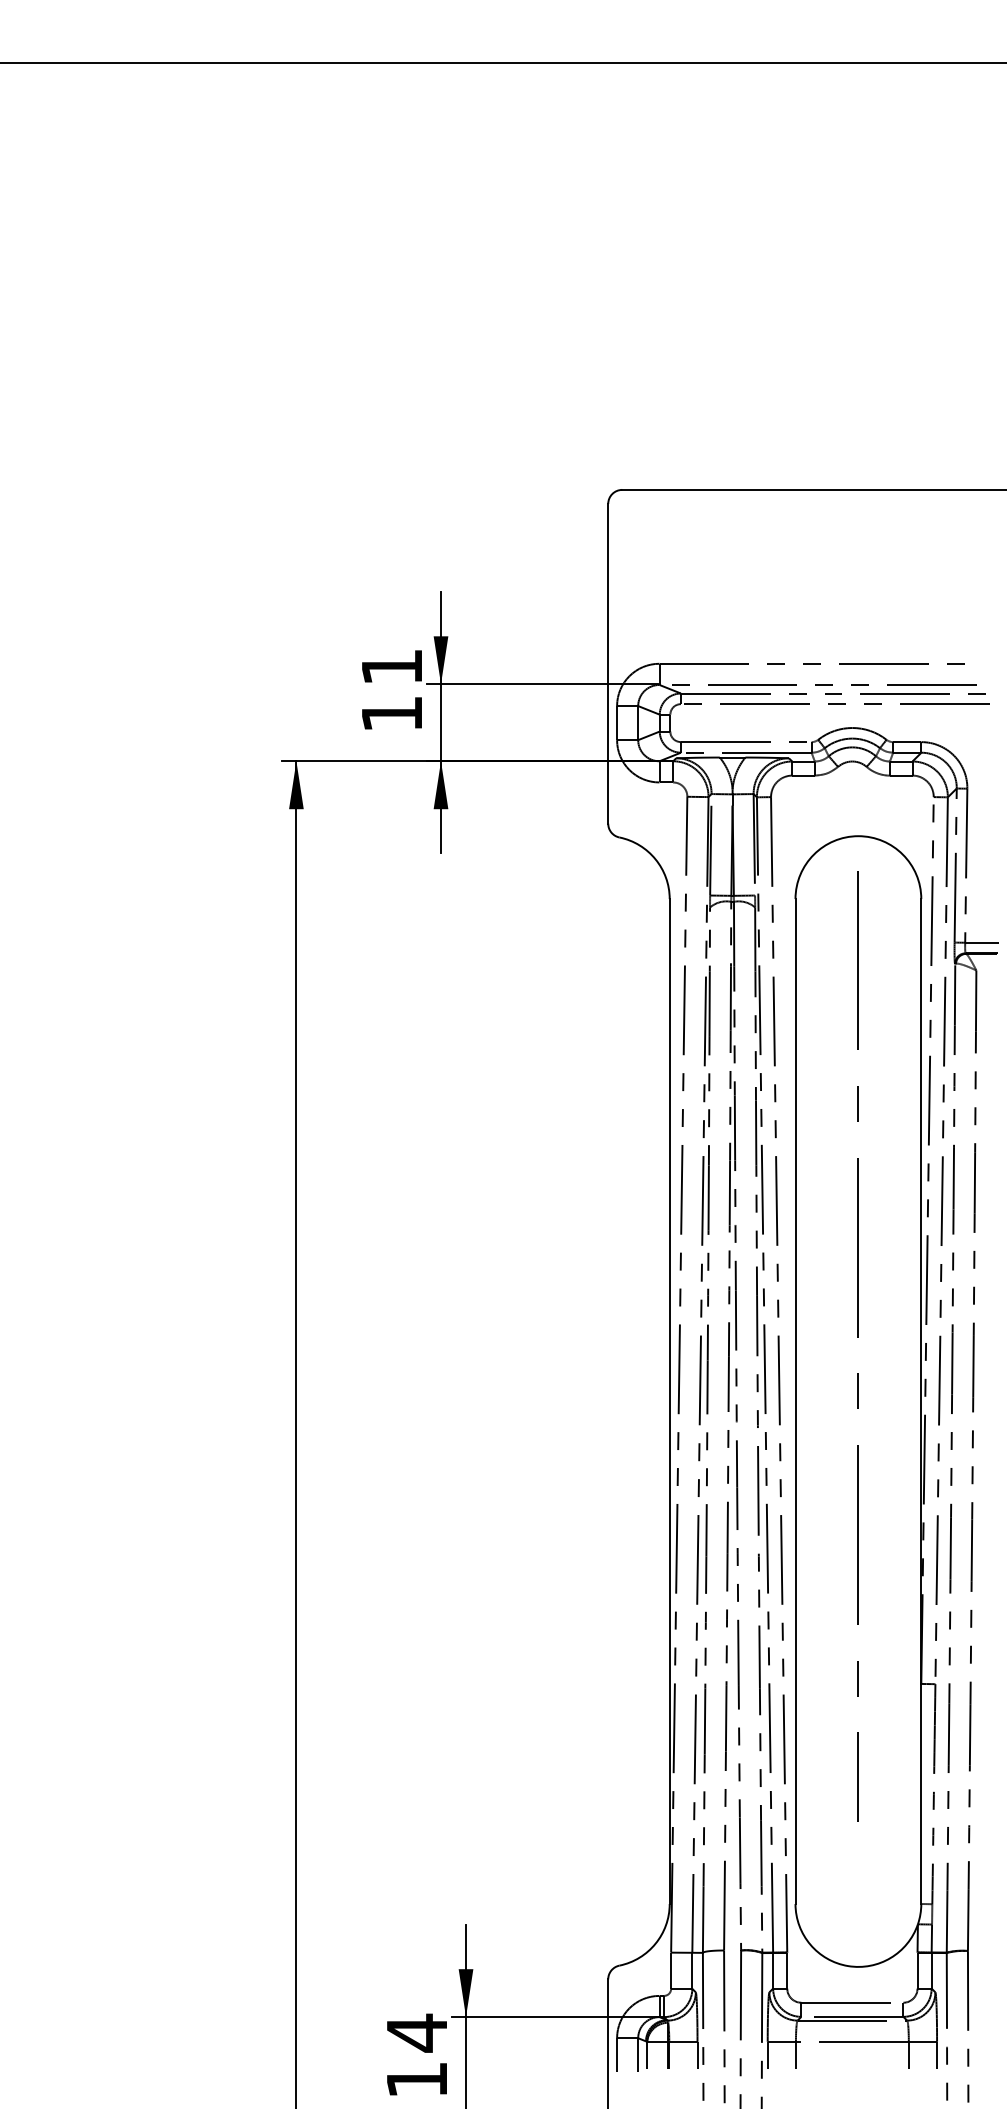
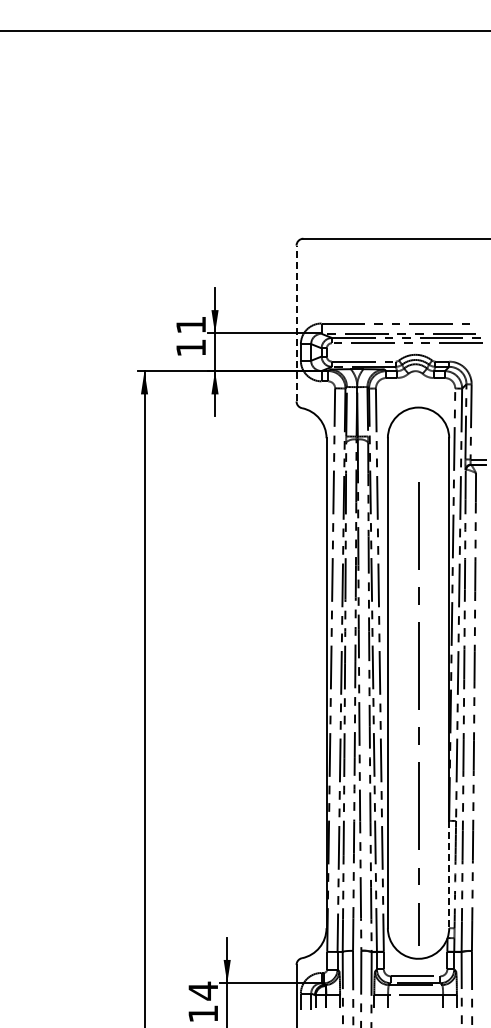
line: (608, 663) -> (296, 323), solid -> dashed
line: (858, 1336) -> (418, 709), moved
line: (921, 1793) -> (449, 874), solid -> dashed

